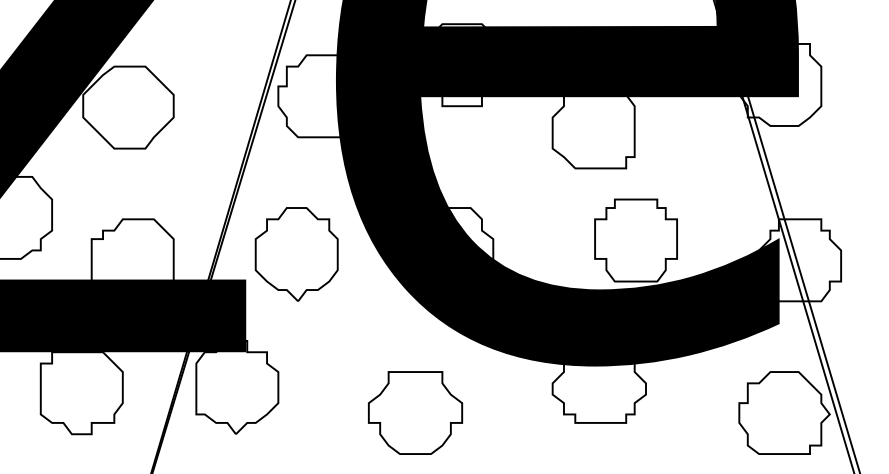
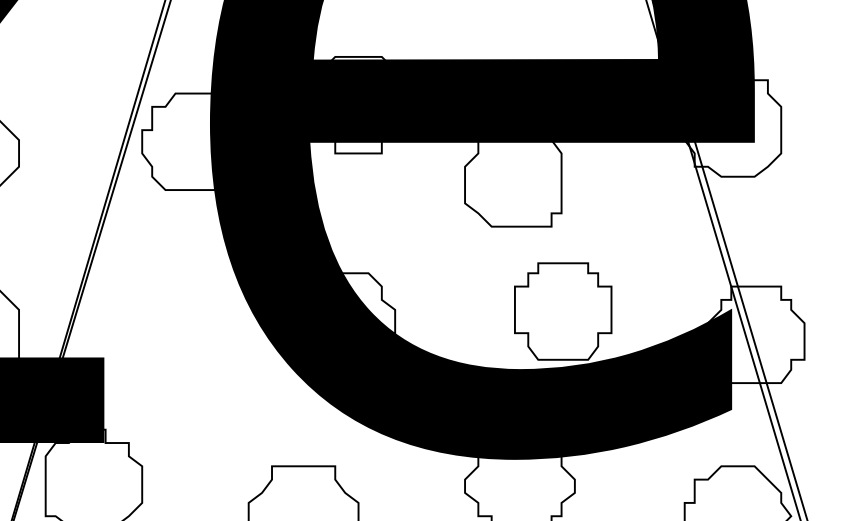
part: (296, 254) -> (163, 327), removed

